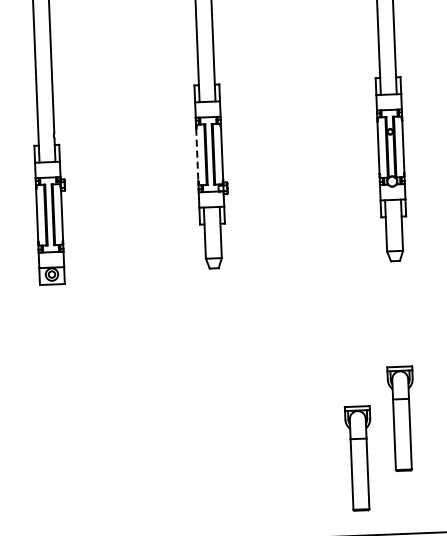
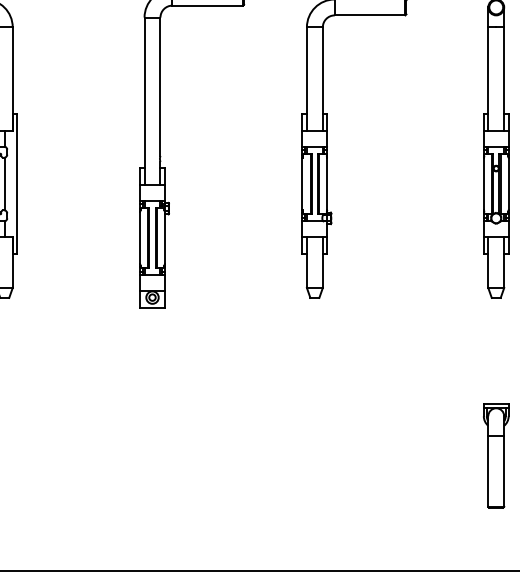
line: (197, 155) -> (302, 184), dashed -> solid
part: (359, 458) -> (452, 493), removed

